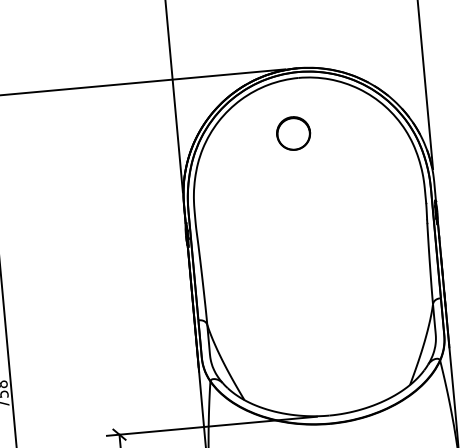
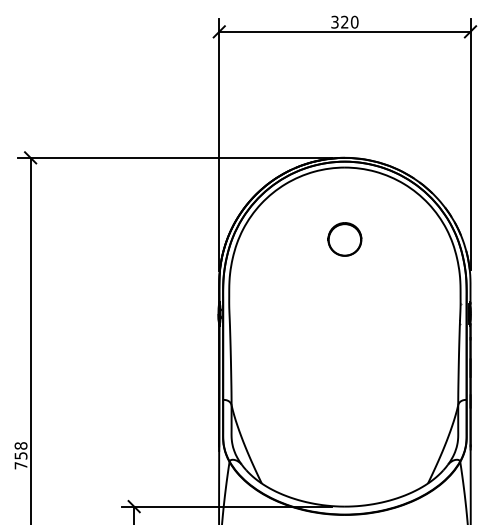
part: (293, 133) -> (344, 239), moved

